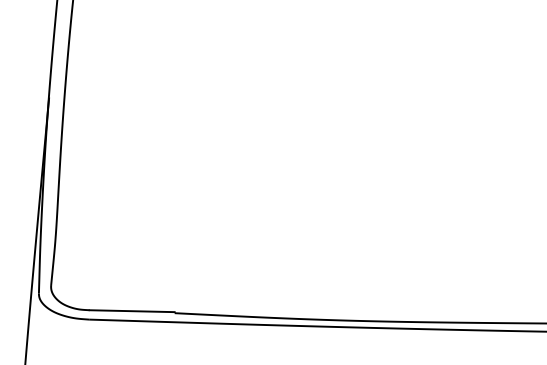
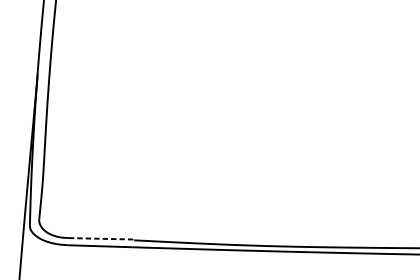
line: (132, 311) -> (101, 239), solid -> dashed

